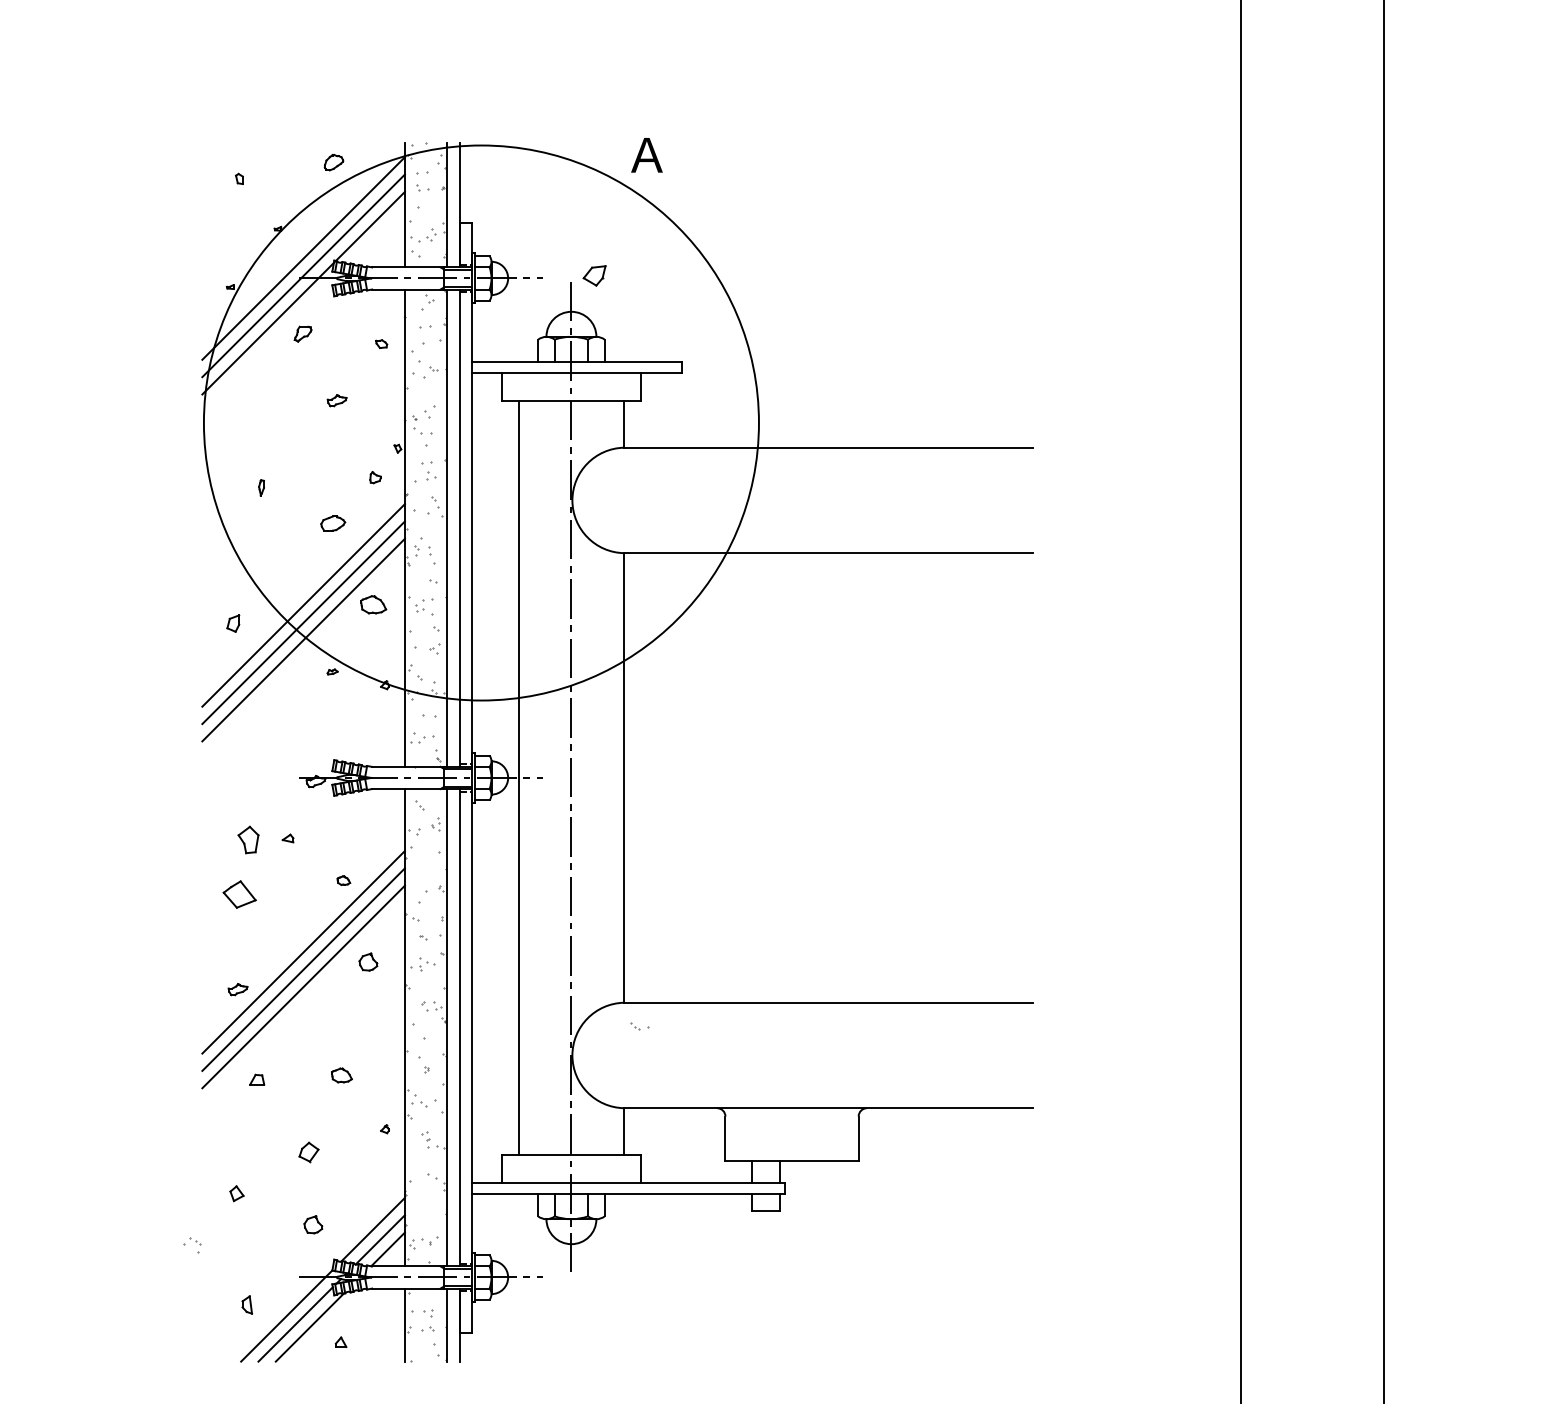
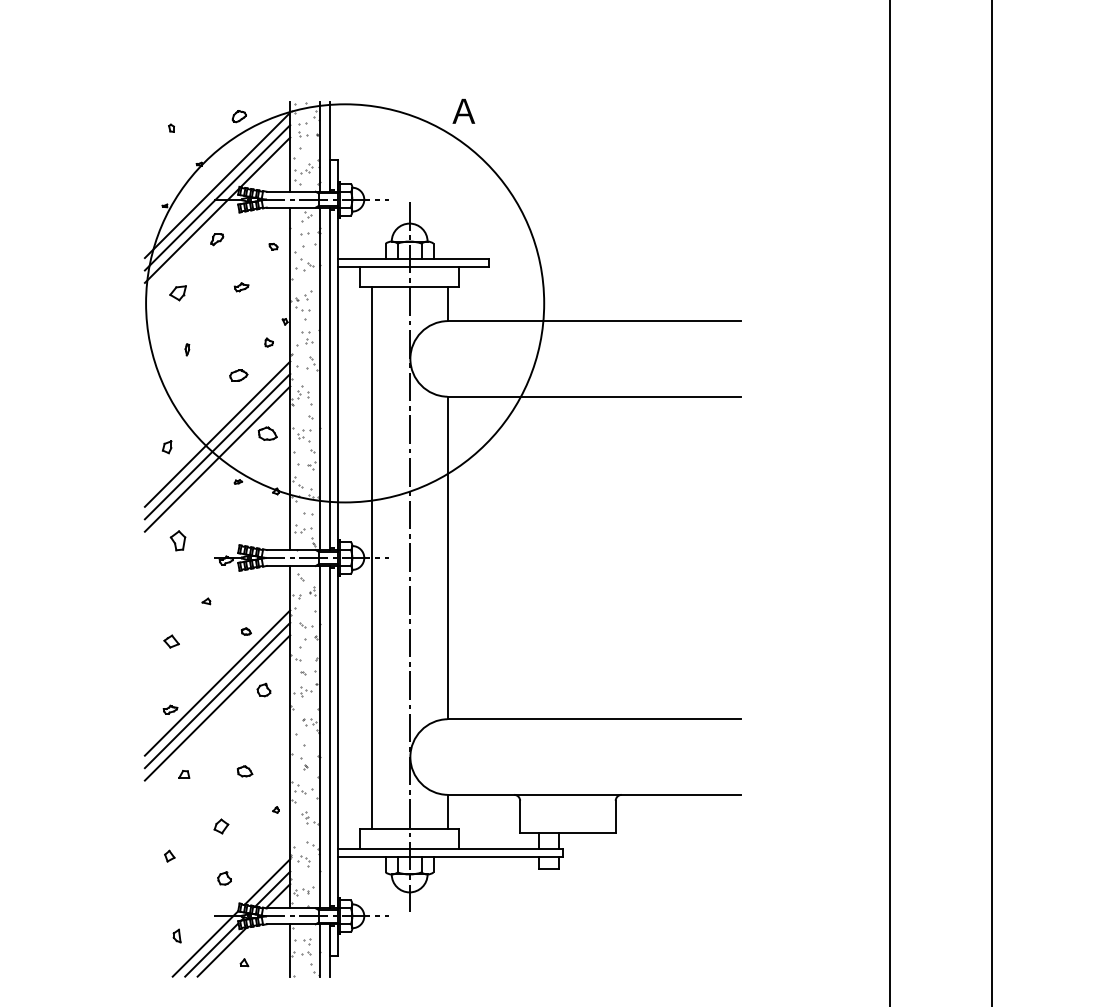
part: (594, 275) -> (178, 292), moved
part: (248, 839) -> (178, 540), moved
part: (239, 894) -> (171, 641), size x0.62
part: (639, 1026) -> (305, 625), moved
part: (192, 1245) -> (303, 861), moved

